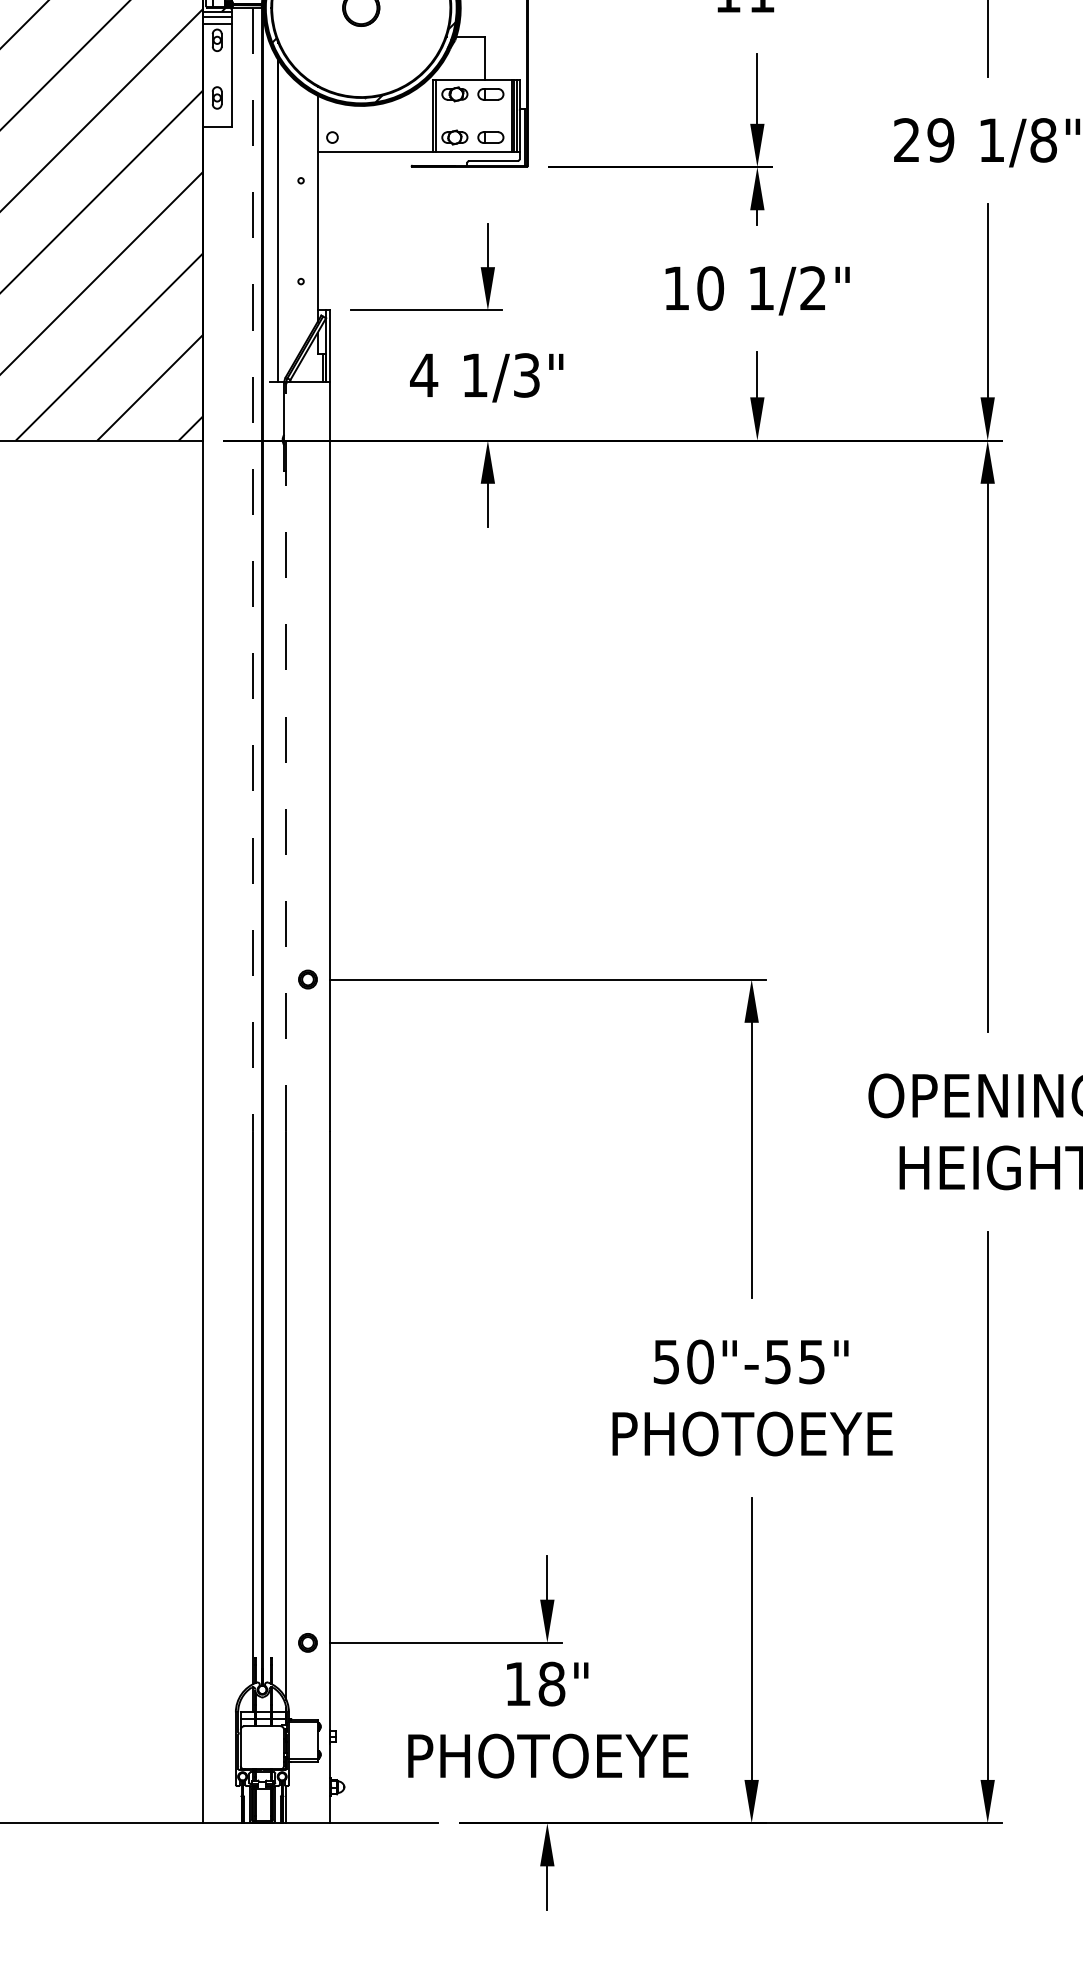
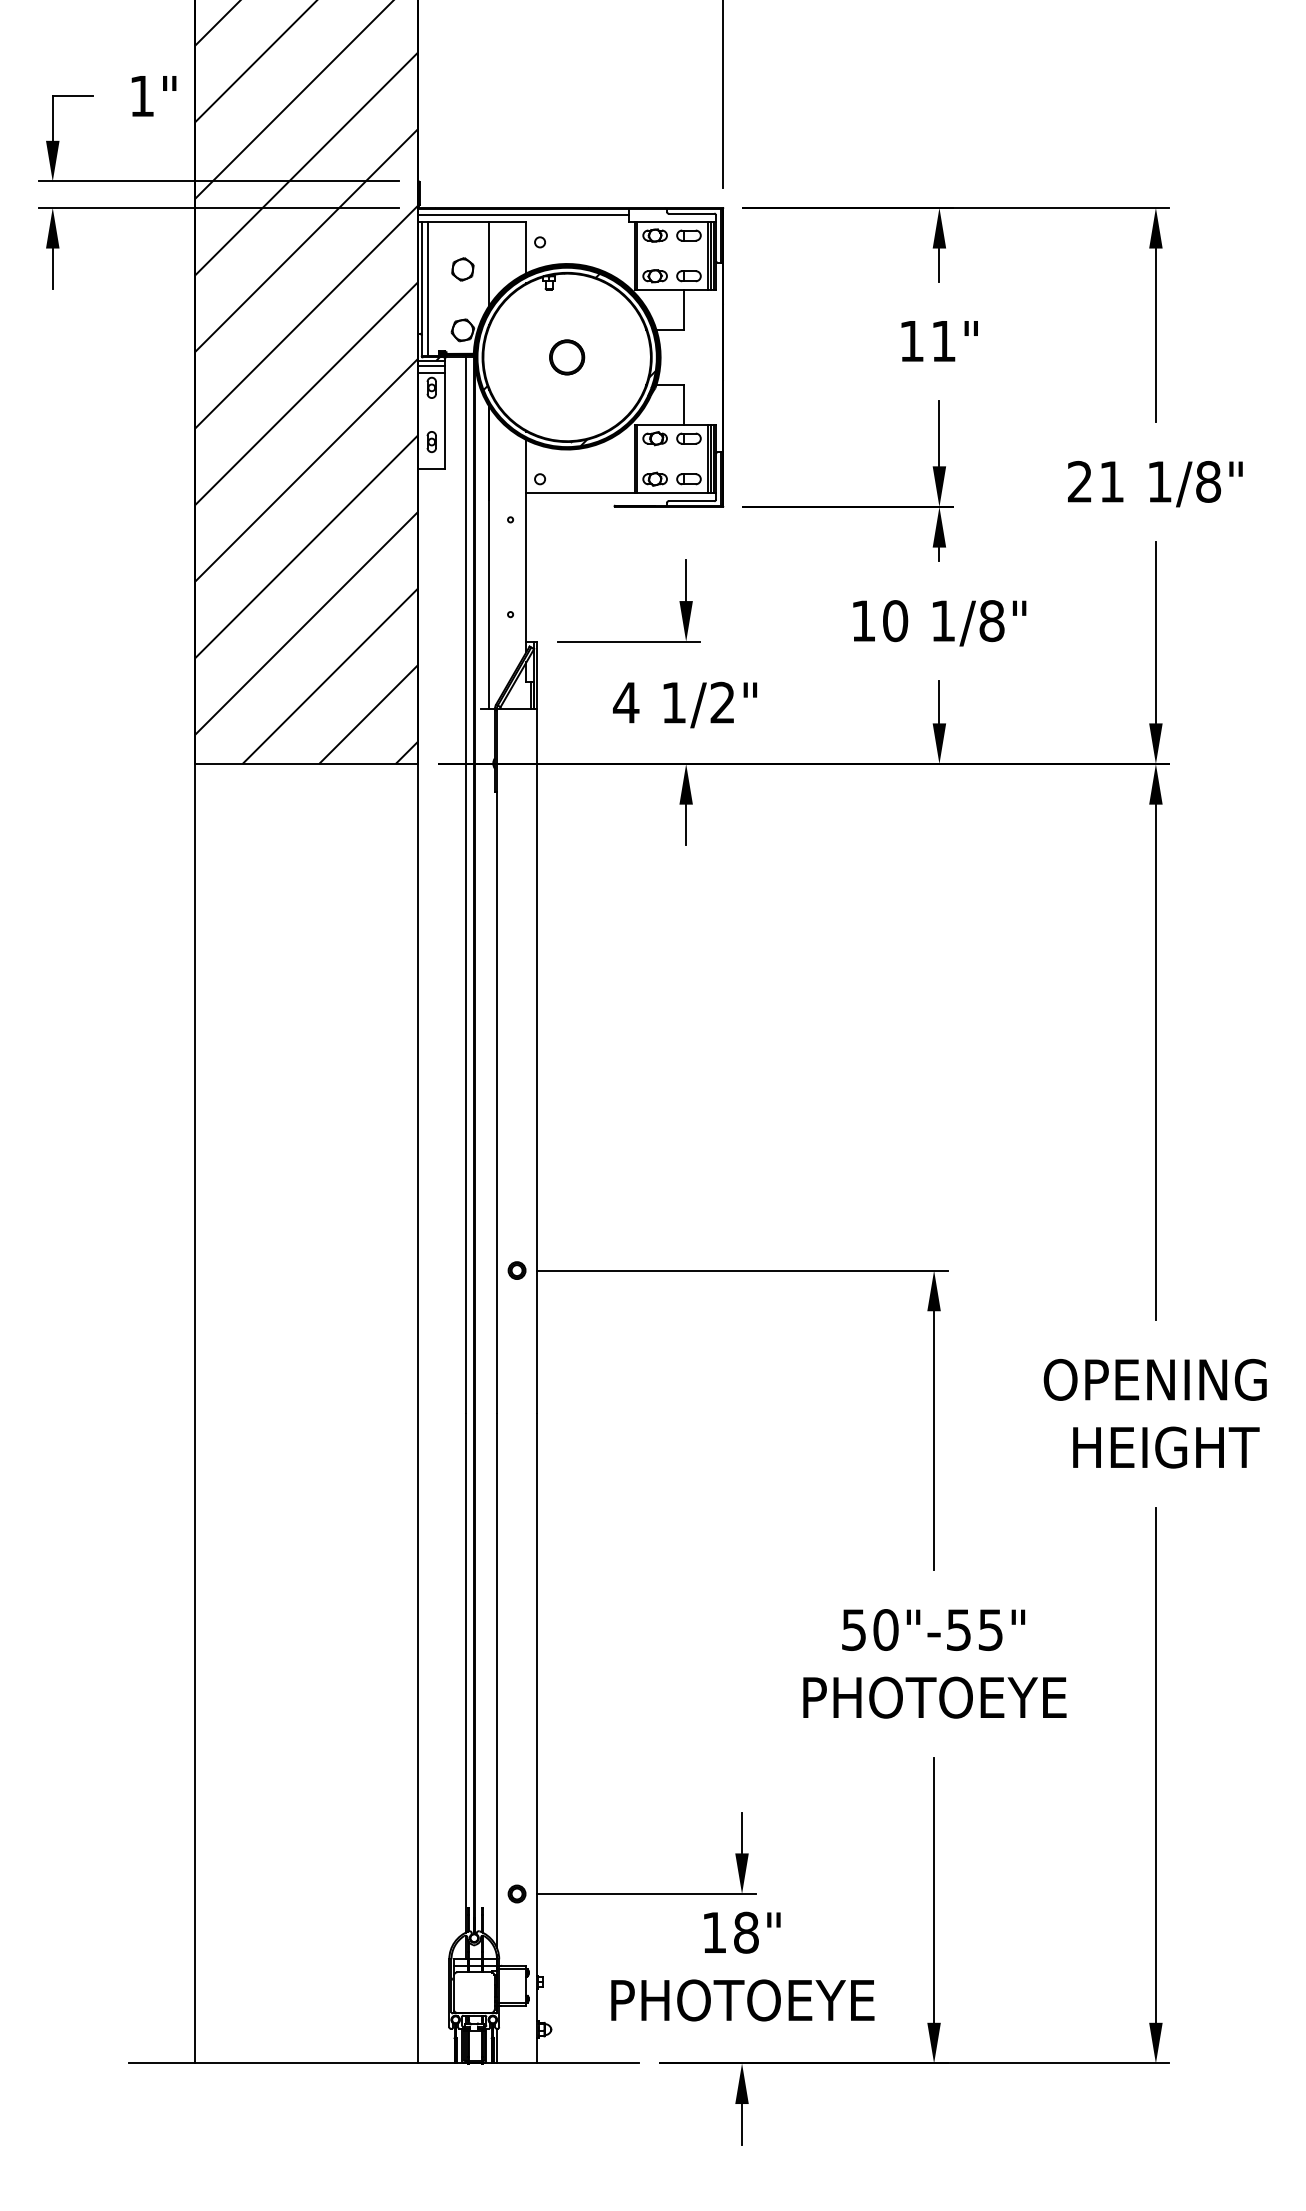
text: (940, 139) -> (1111, 481), 29 -> 21
text: (812, 288) -> (991, 621), 1/2" -> 1/8"
text: (526, 375) -> (722, 702), 1/3" -> 1/2"
line: (253, 569) -> (465, 885), dashed -> solid
line: (286, 757) -> (496, 1061), dashed -> solid

